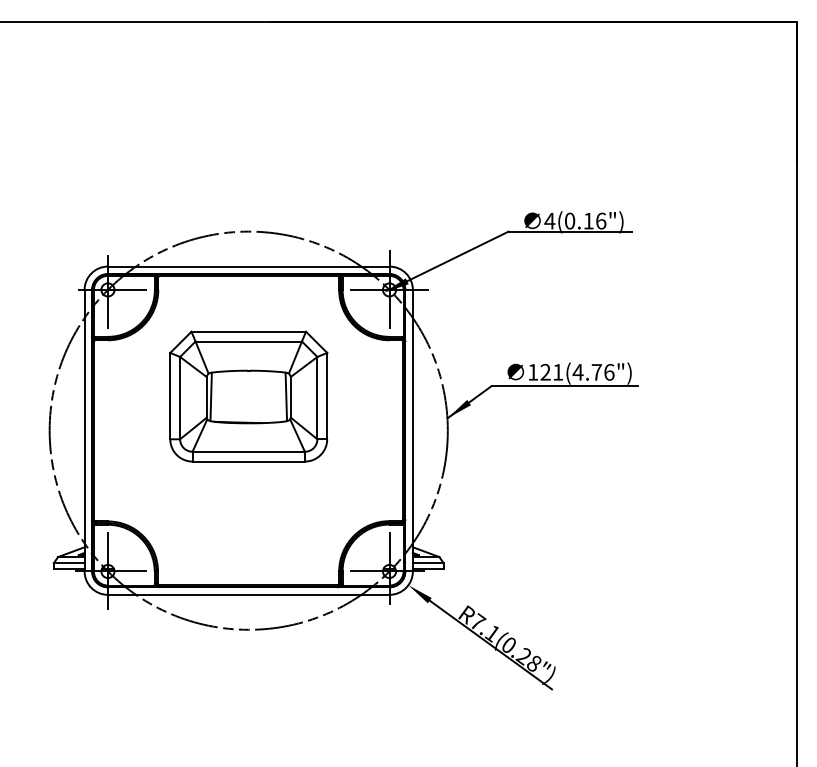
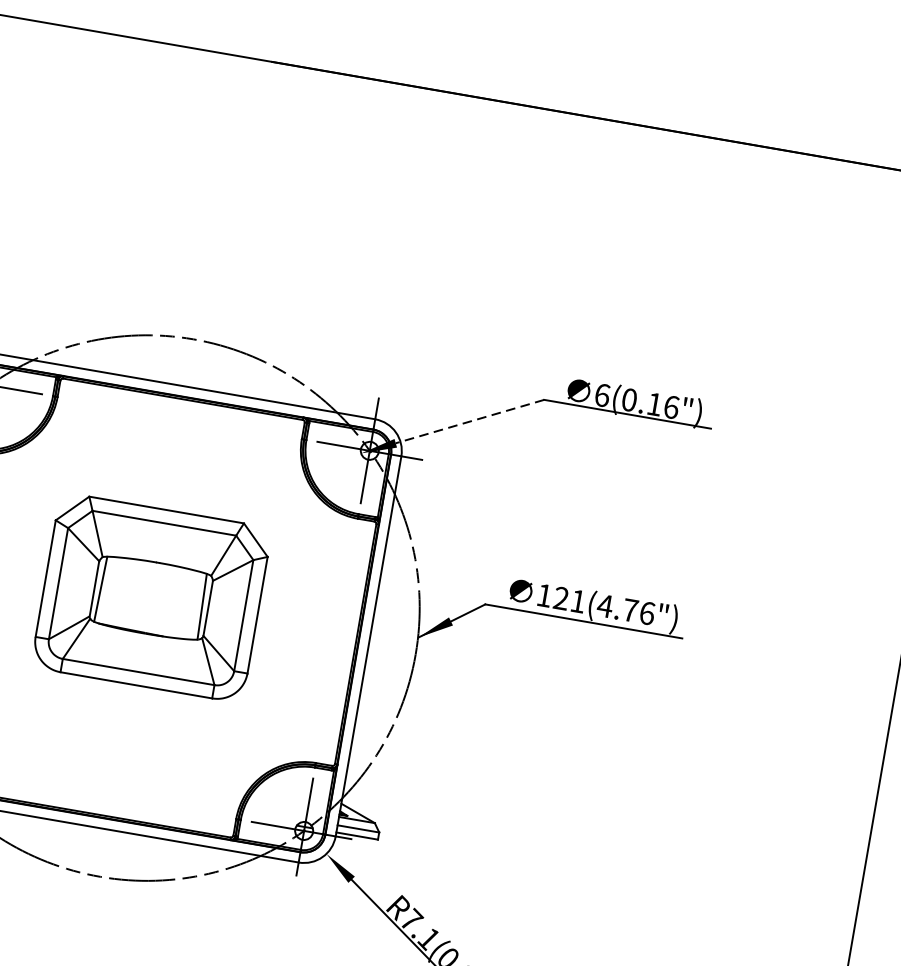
text: (549, 220) -> (601, 394), 4(0.16") -> 6(0.16")
line: (457, 256) -> (469, 421), solid -> dashed
part: (248, 396) -> (151, 597), moved

